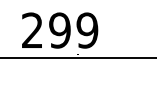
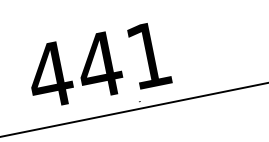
text: (59, 30) -> (98, 65), 299 -> 441

